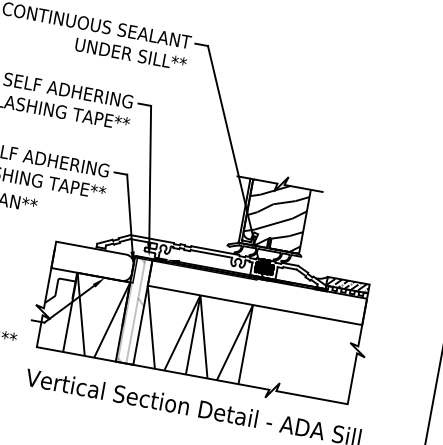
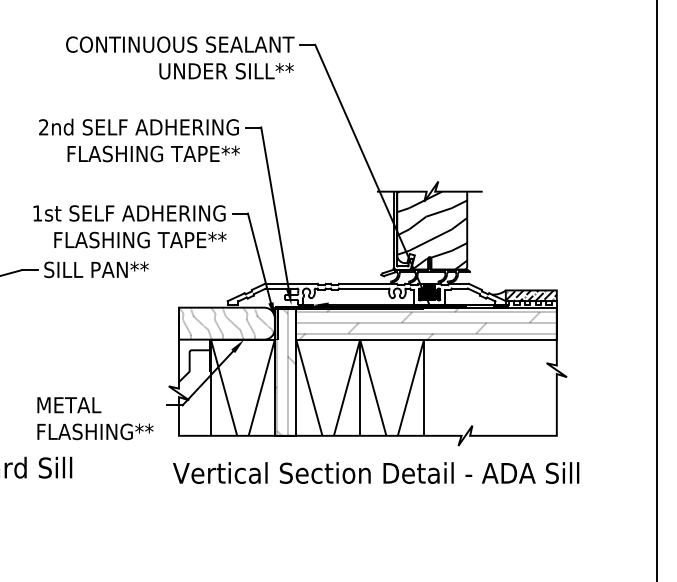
hatch: (92, 261) -> (226, 323), added
hatch: (257, 292) -> (426, 323), added

